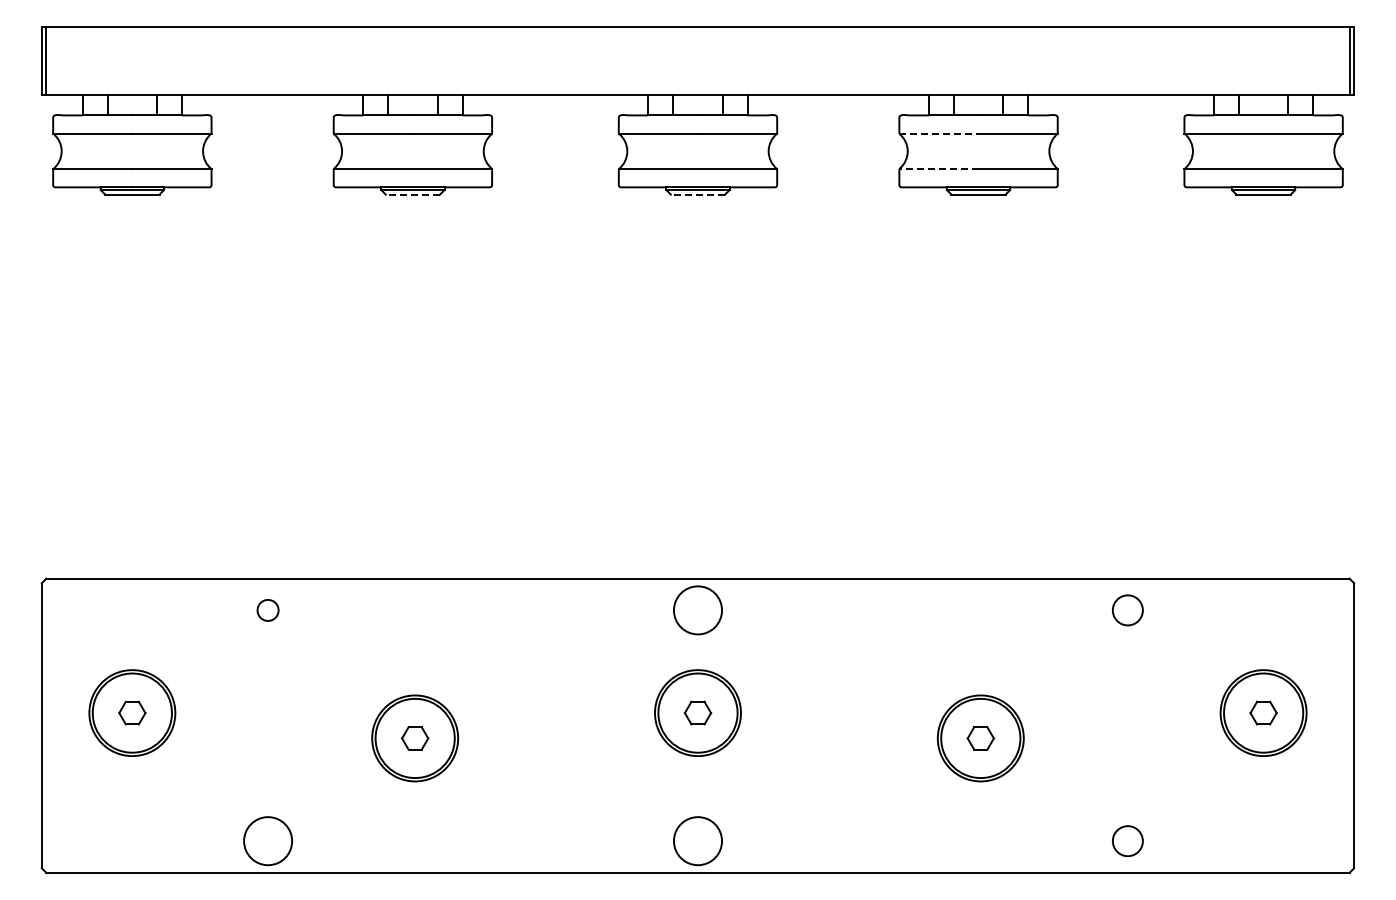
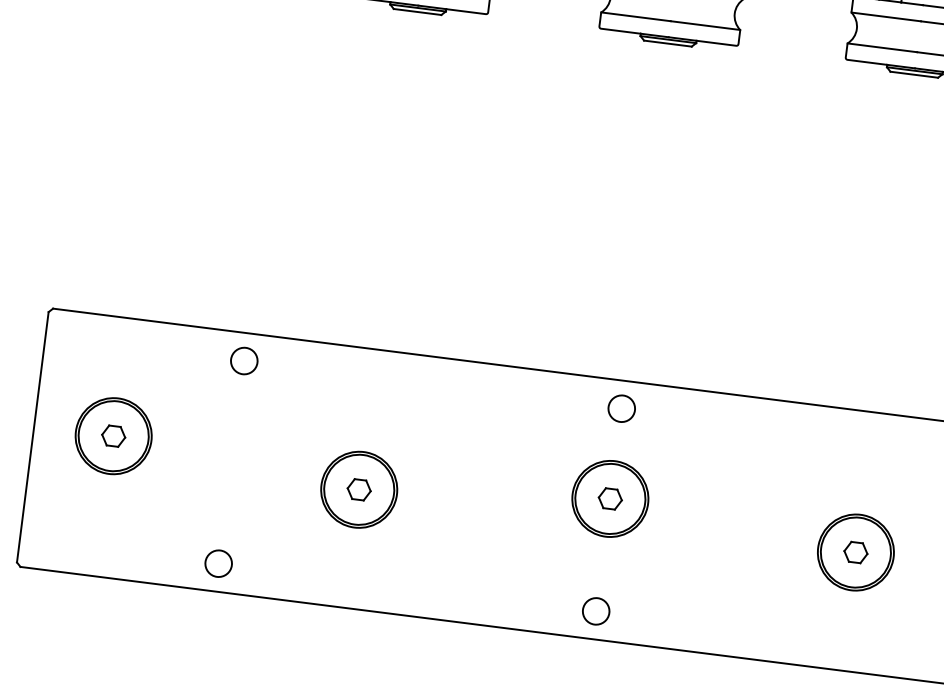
line: (938, 133) -> (885, 16), dashed -> solid
line: (938, 168) -> (881, 47), dashed -> solid
line: (412, 194) -> (417, 11), dashed -> solid
line: (697, 194) -> (667, 43), dashed -> solid
circle: (267, 610) -> (243, 361), size x1.43
circle: (697, 610) -> (621, 408), size x0.62
circle: (268, 841) -> (218, 564), size x0.62
circle: (697, 841) -> (595, 611), size x0.62

